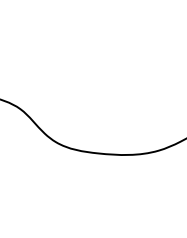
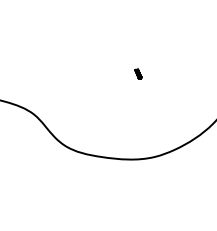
part: (135, 57) -> (138, 73), added

